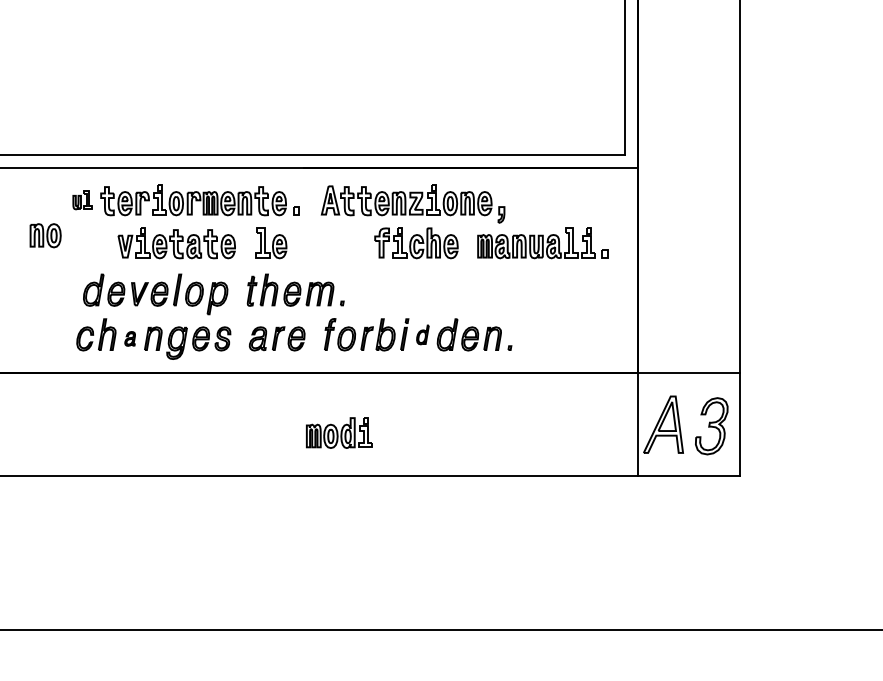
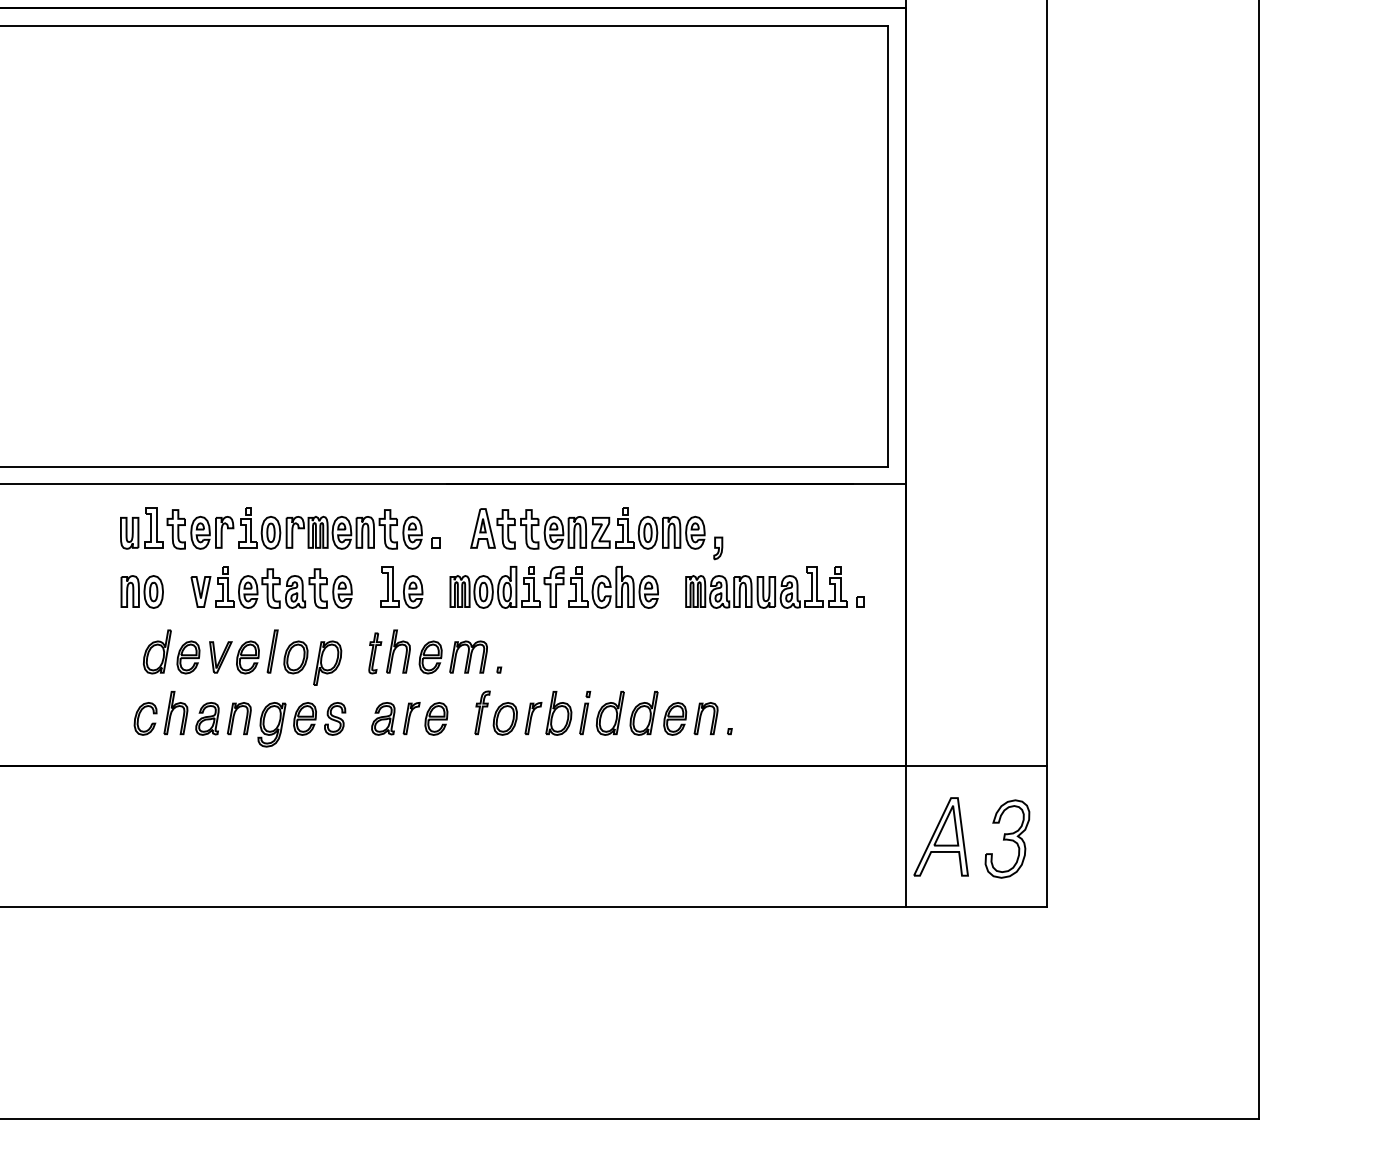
part: (82, 200) -> (141, 528), size x1.67
part: (45, 235) -> (141, 591), moved
part: (422, 334) -> (609, 713), size x1.67
part: (130, 338) -> (207, 718), size x1.67
part: (338, 433) -> (494, 587), moved

